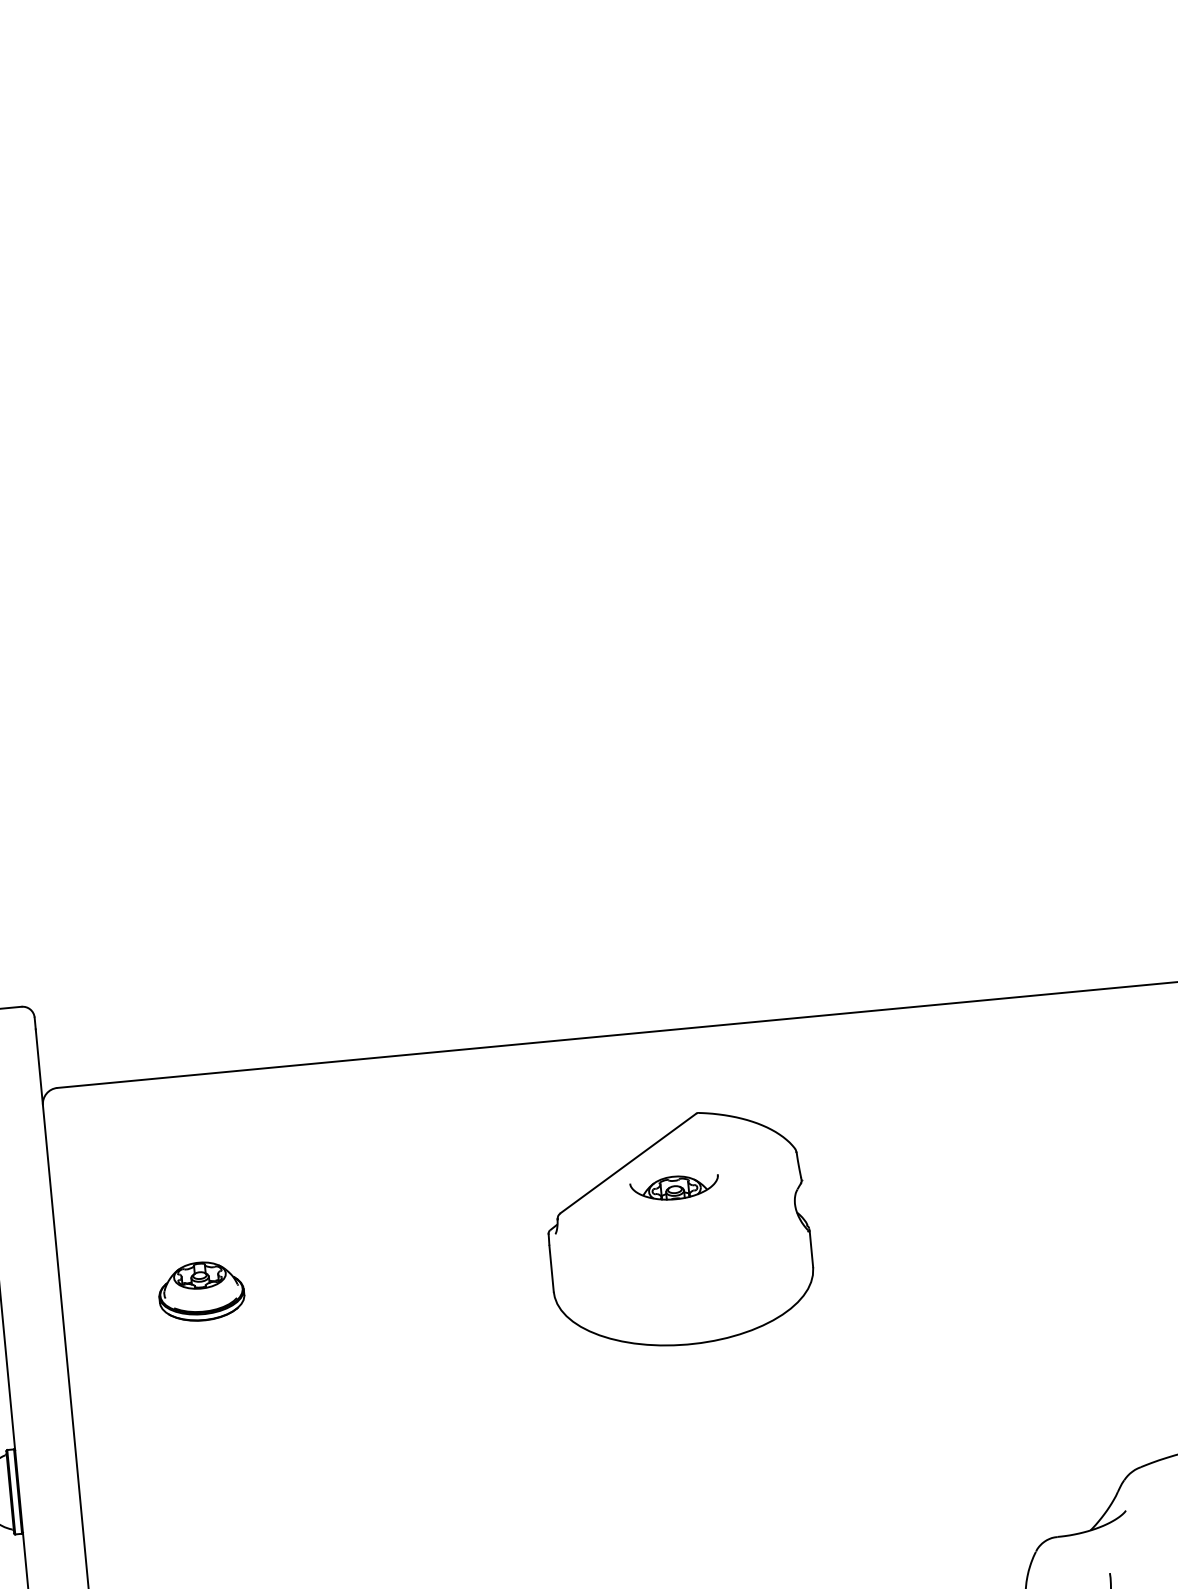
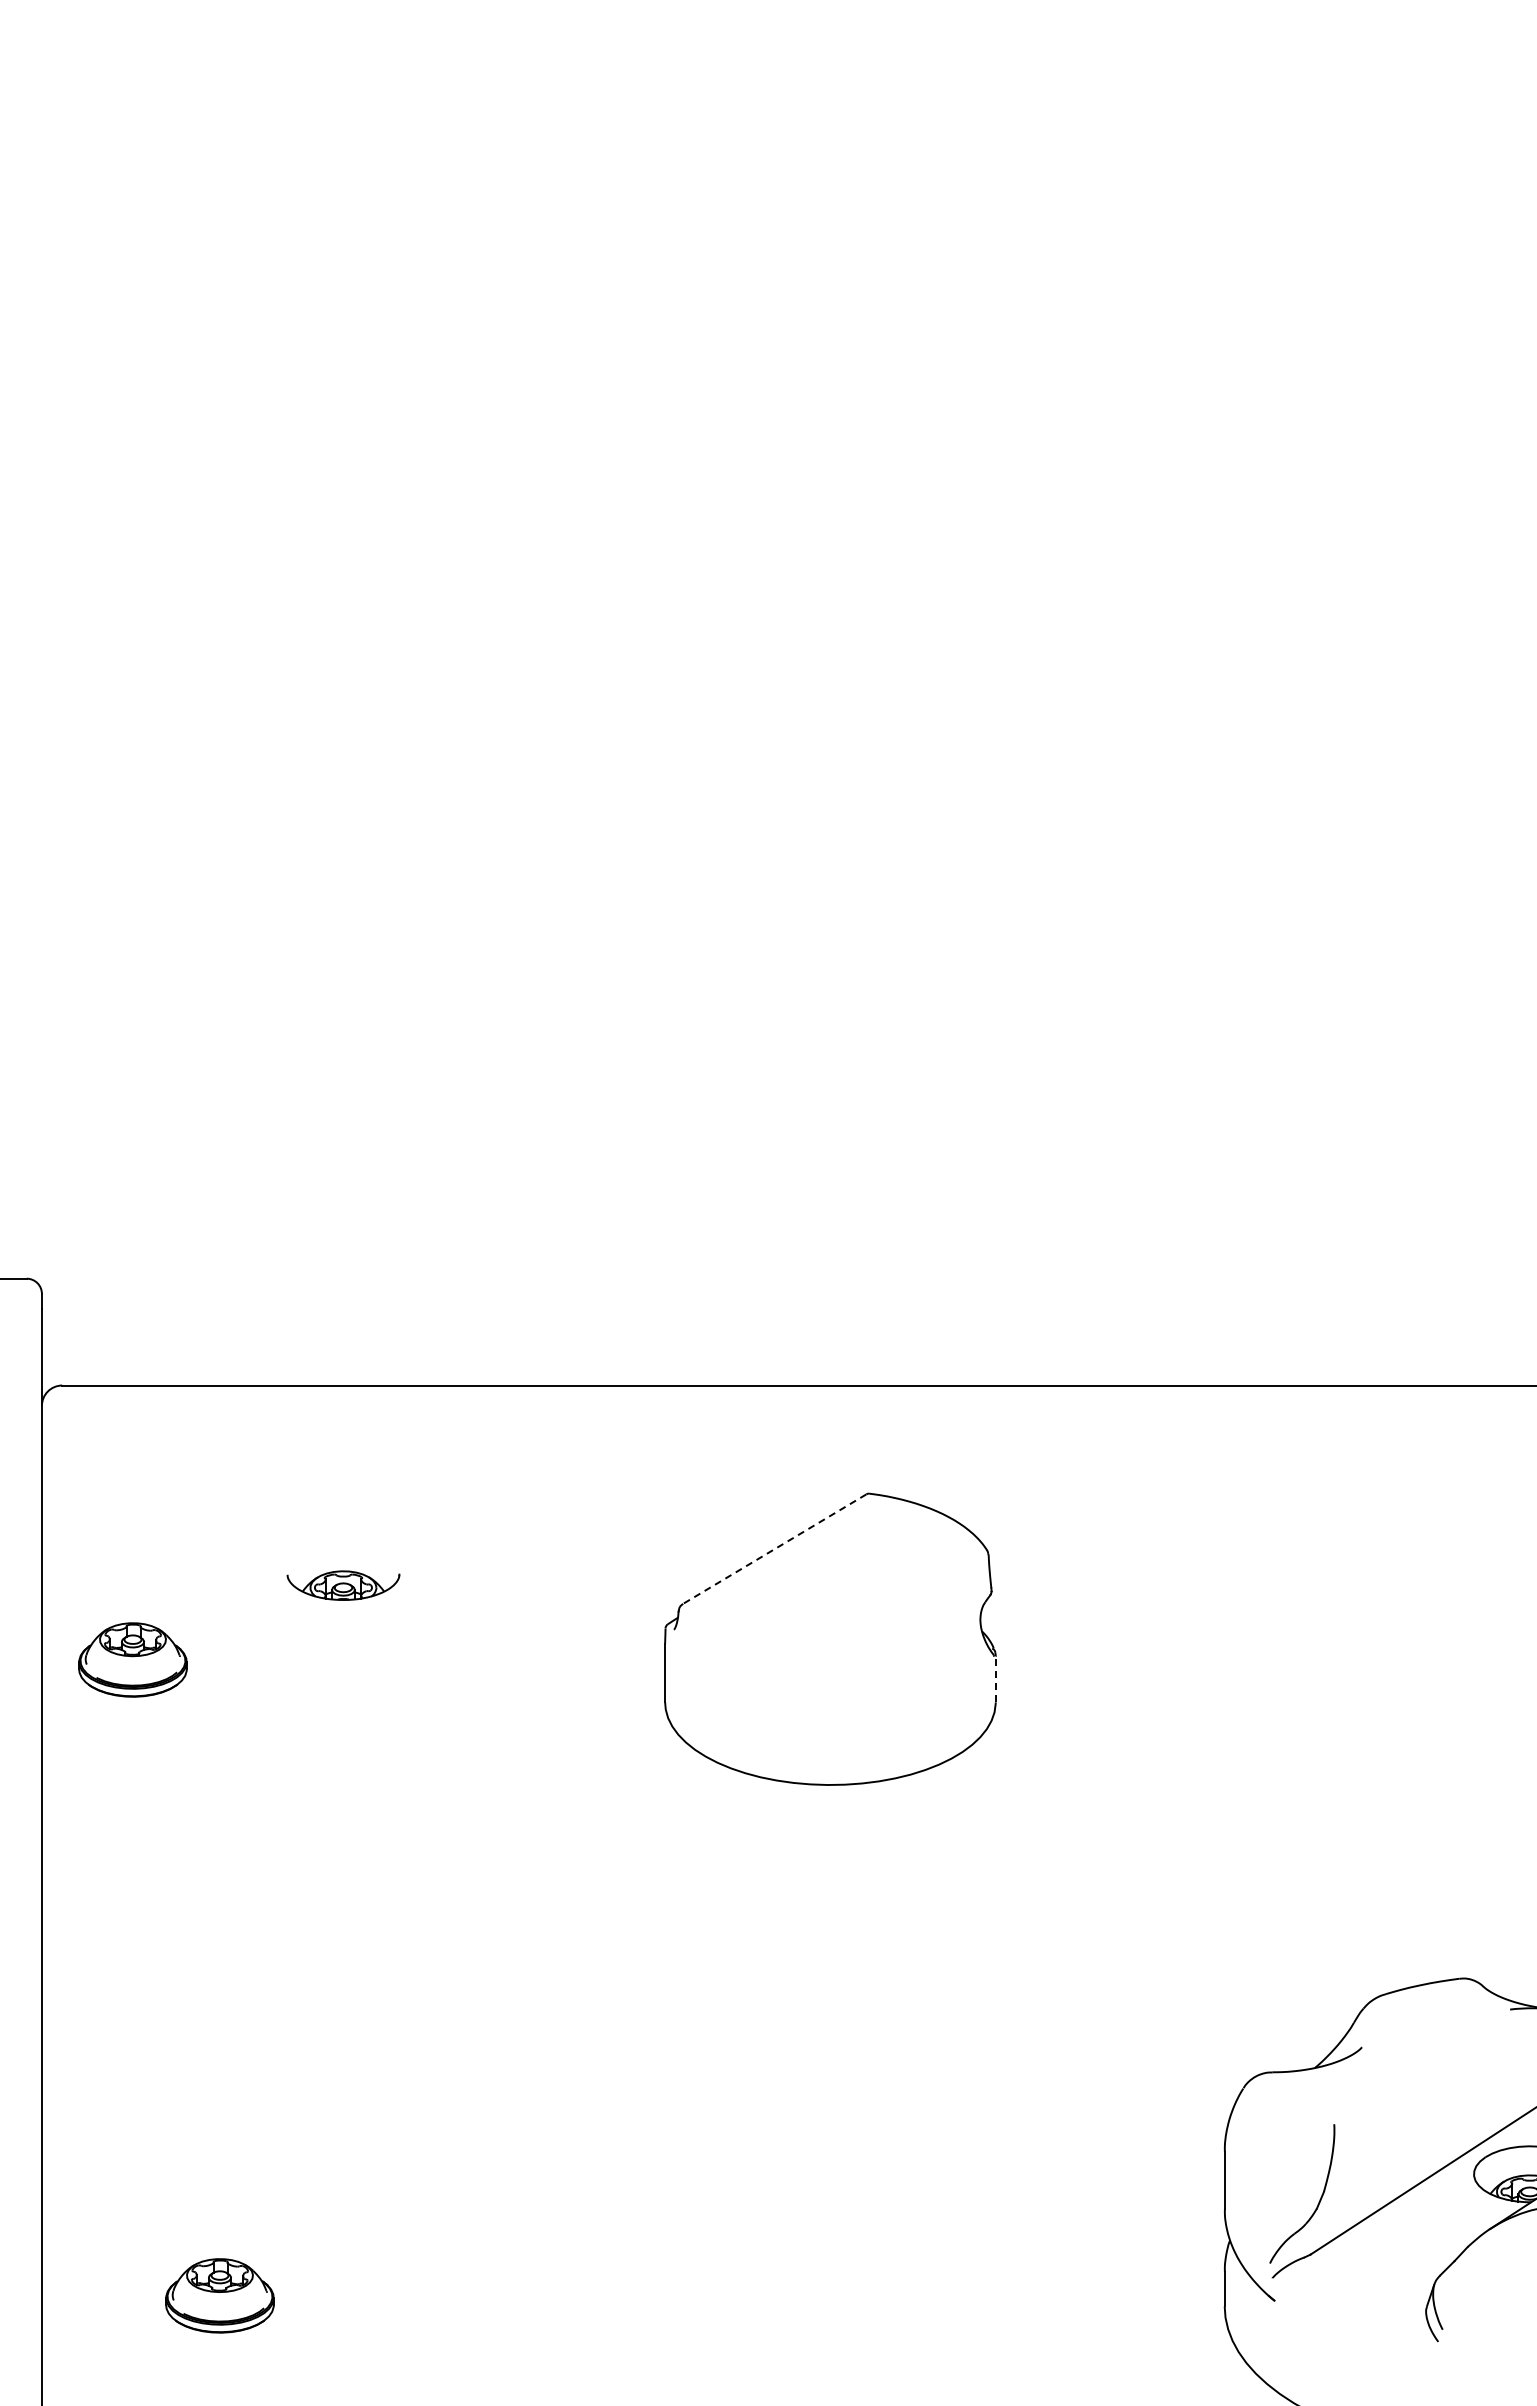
line: (628, 1163) -> (774, 1549), solid -> dashed
part: (674, 1187) -> (343, 1585), moved
line: (811, 1249) -> (995, 1679), solid -> dashed
part: (201, 1291) -> (132, 1659), moved

